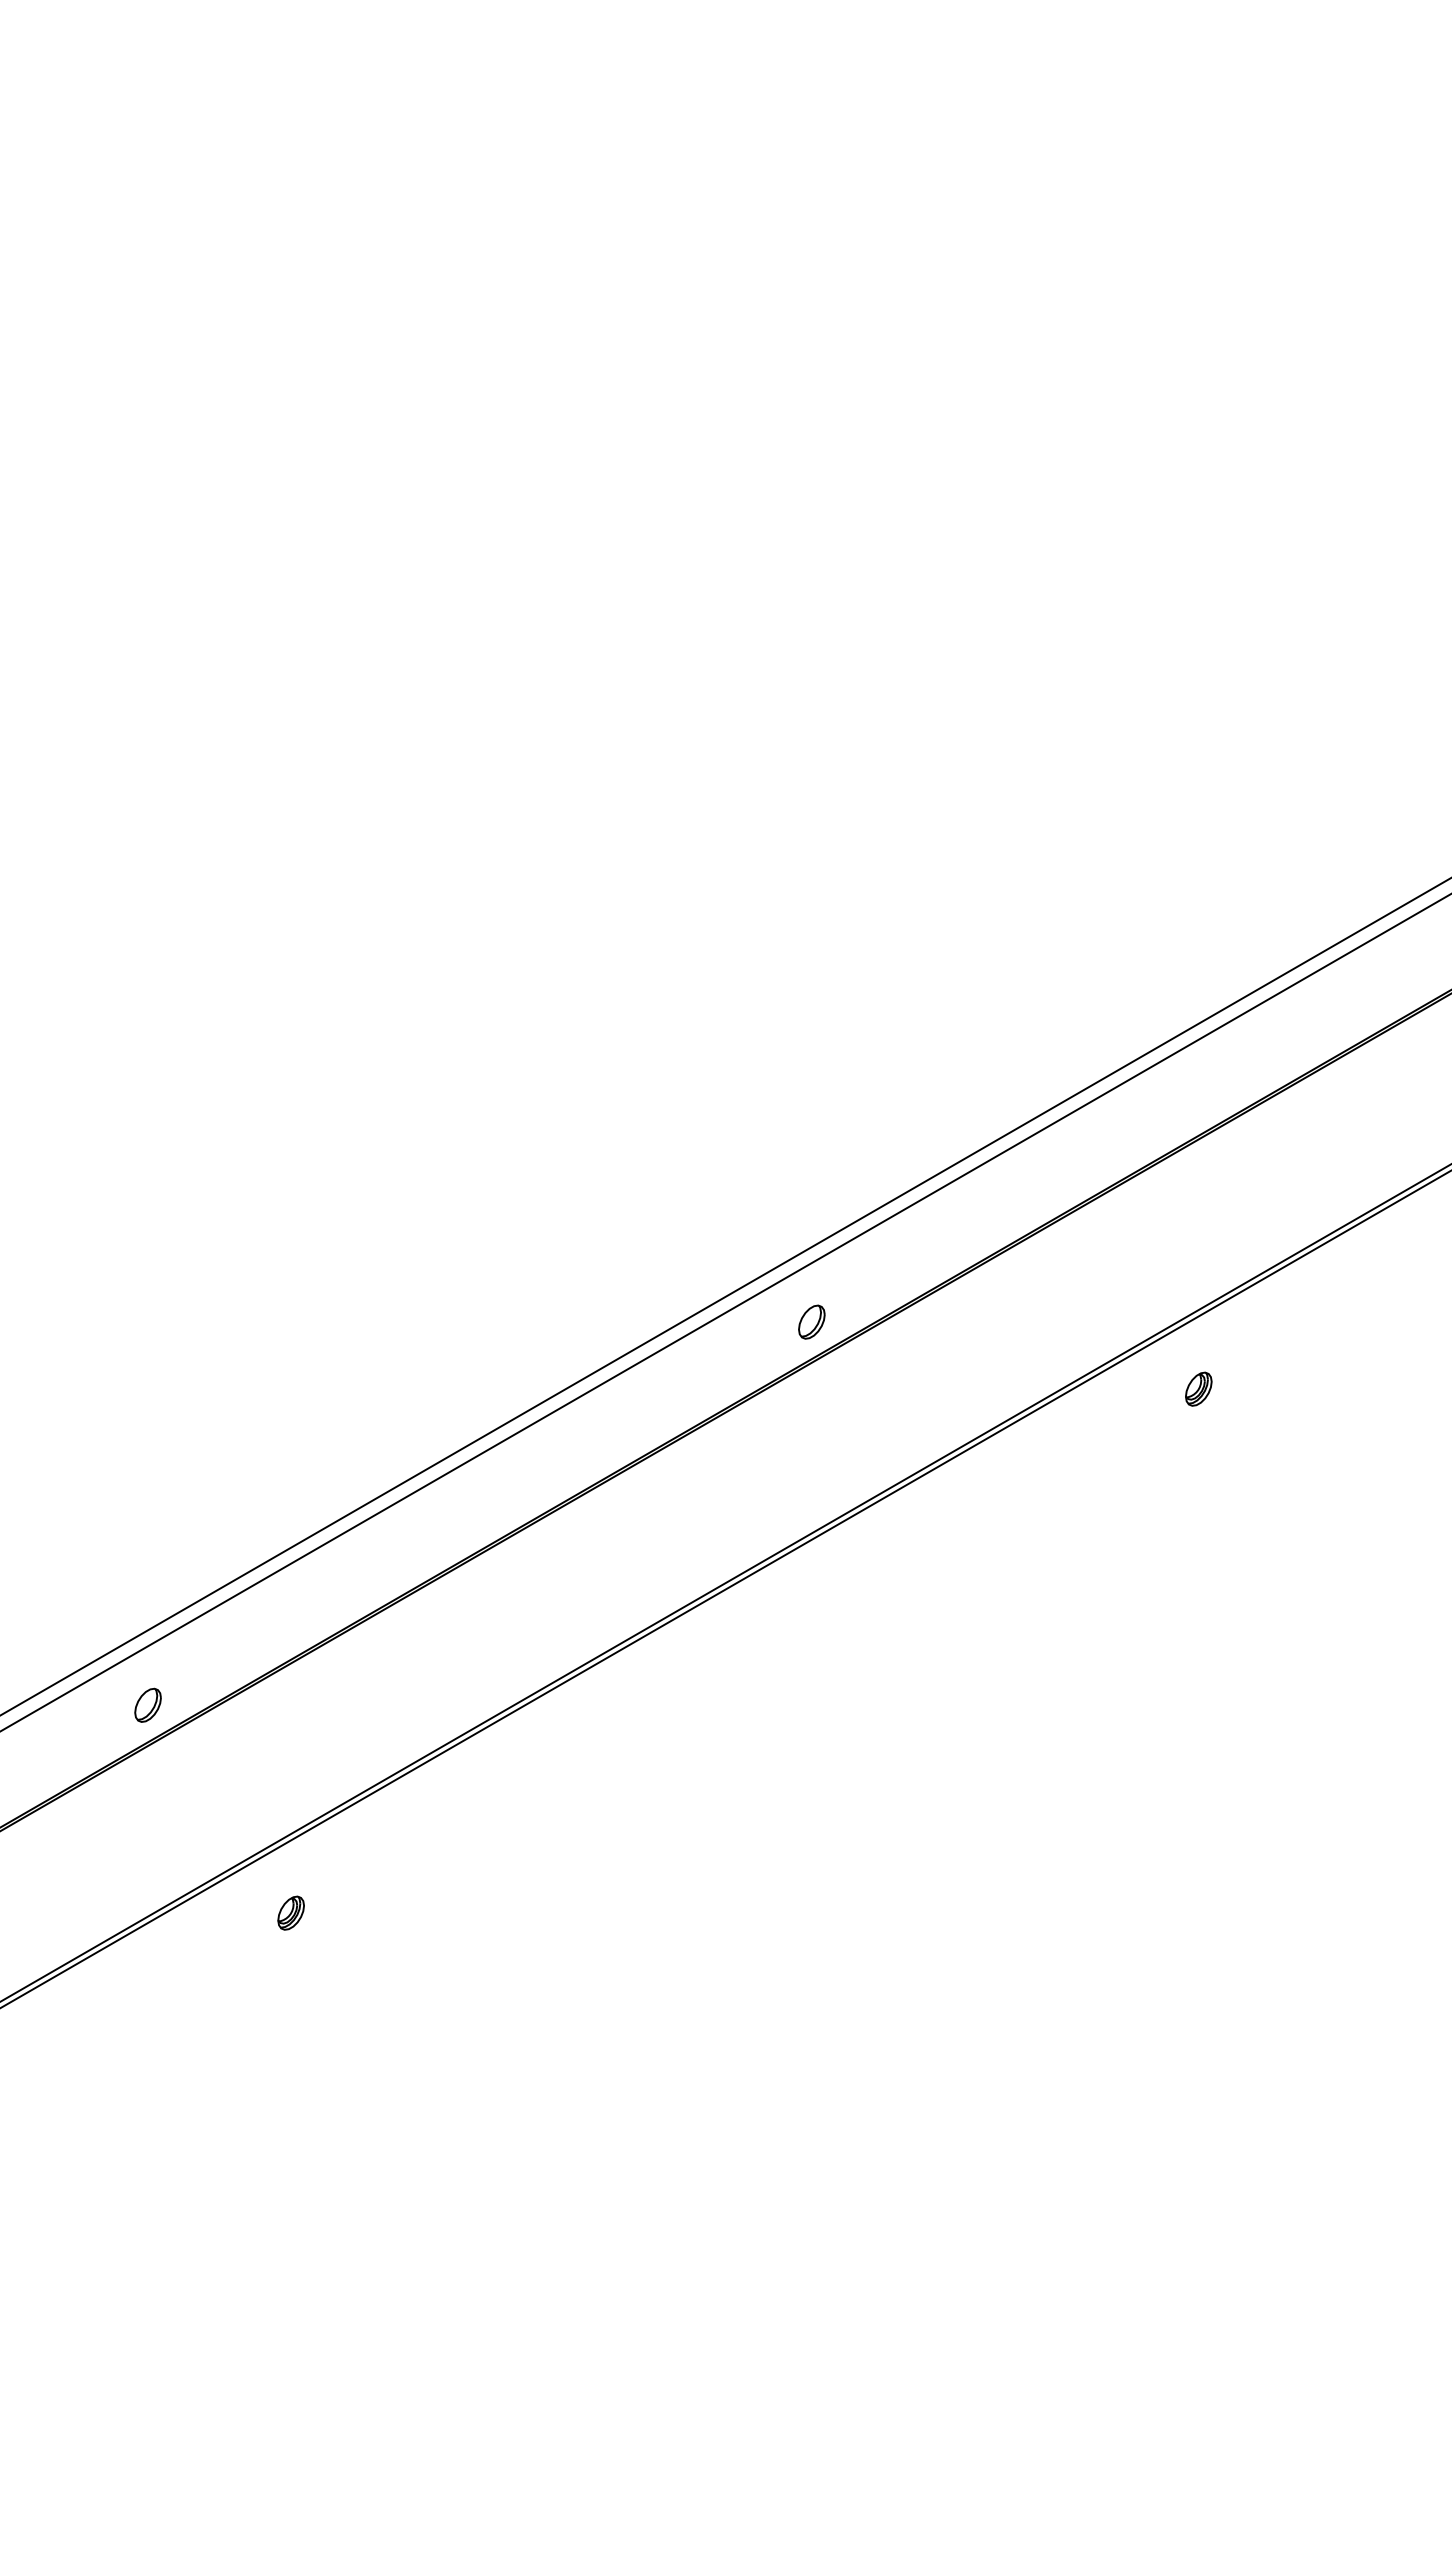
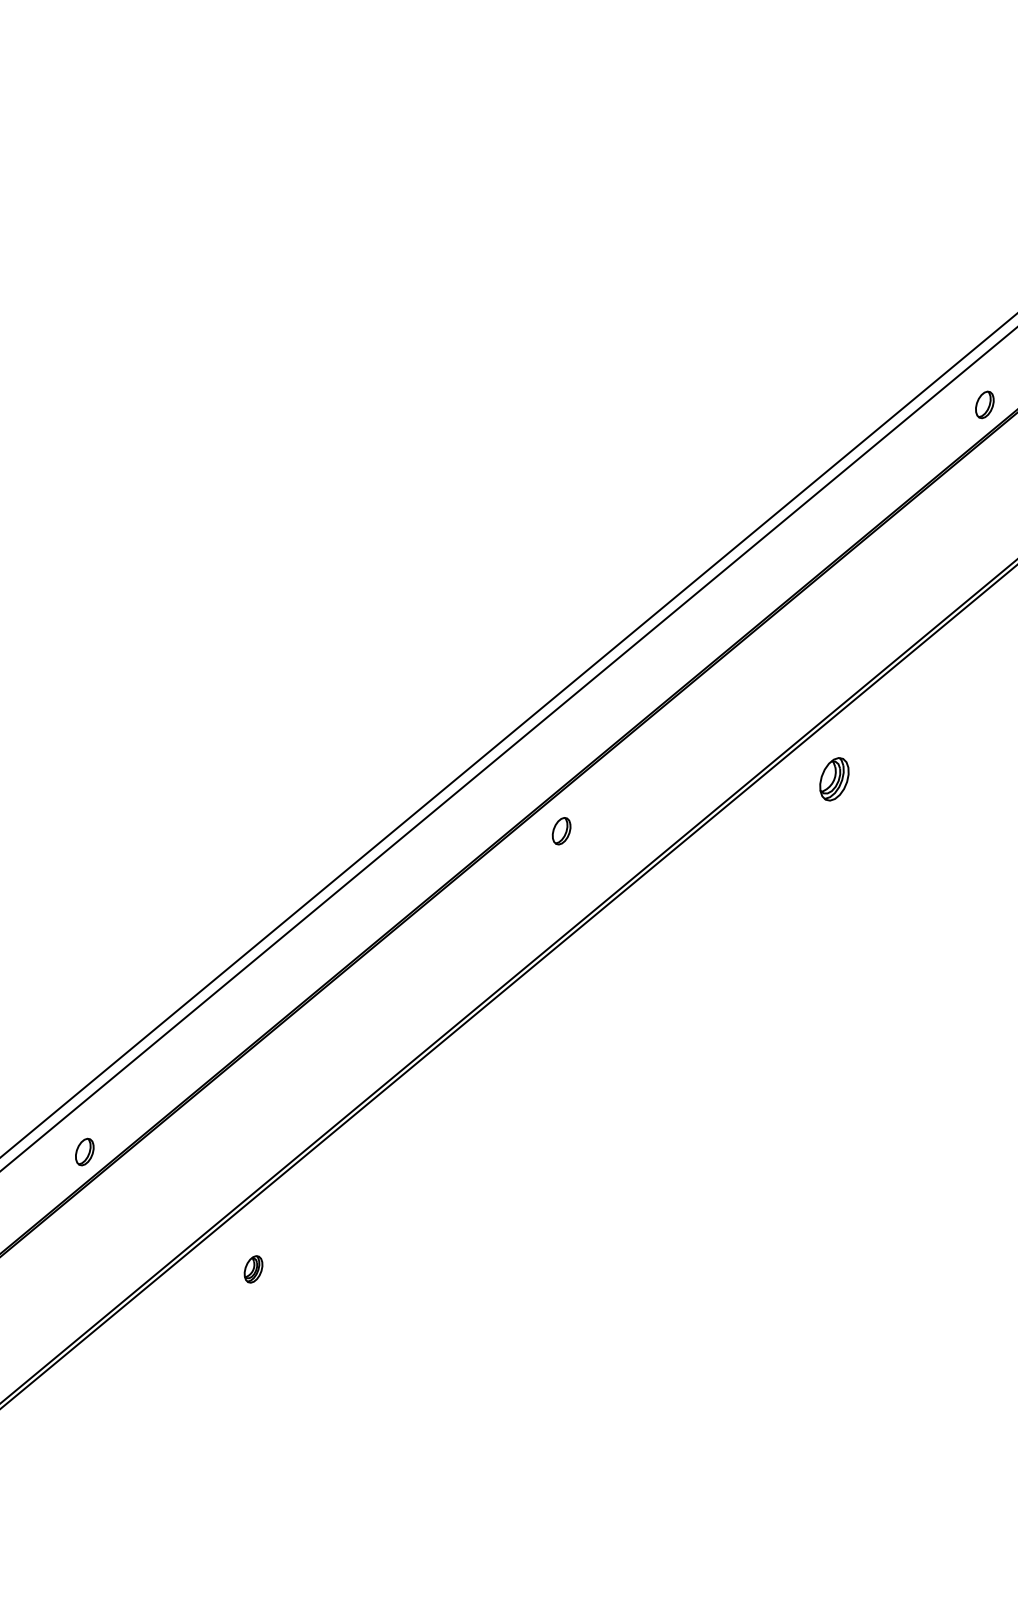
part: (811, 1321) -> (561, 830), moved
part: (1198, 1388) -> (834, 778), size x1.6
part: (290, 1912) -> (252, 1268), moved

